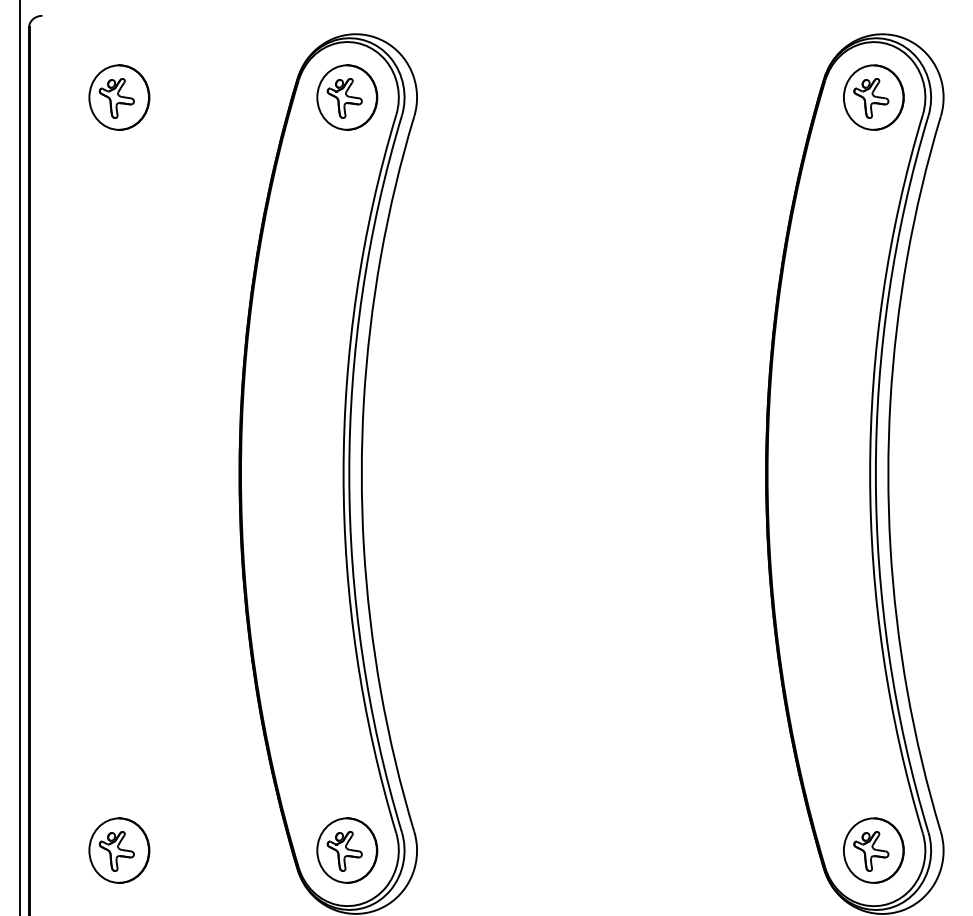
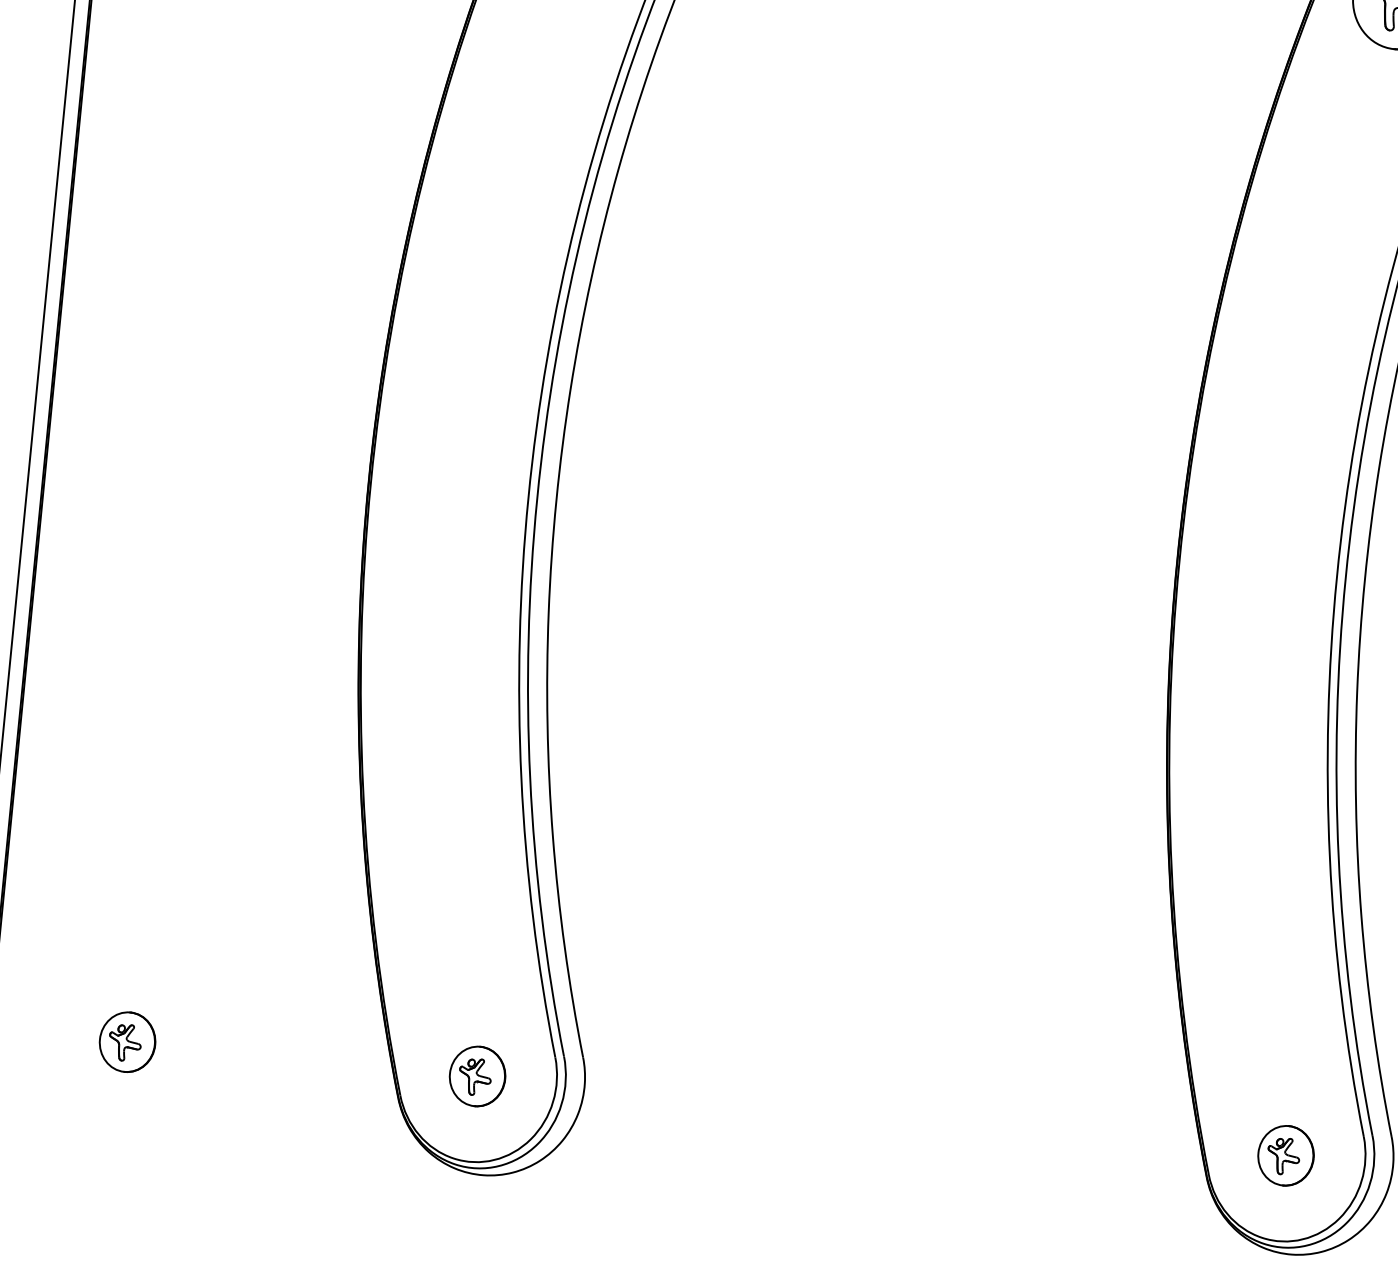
part: (119, 850) -> (127, 1042), size x0.6
part: (347, 850) -> (477, 1076), size x0.6
part: (873, 850) -> (1285, 1155), size x0.6

